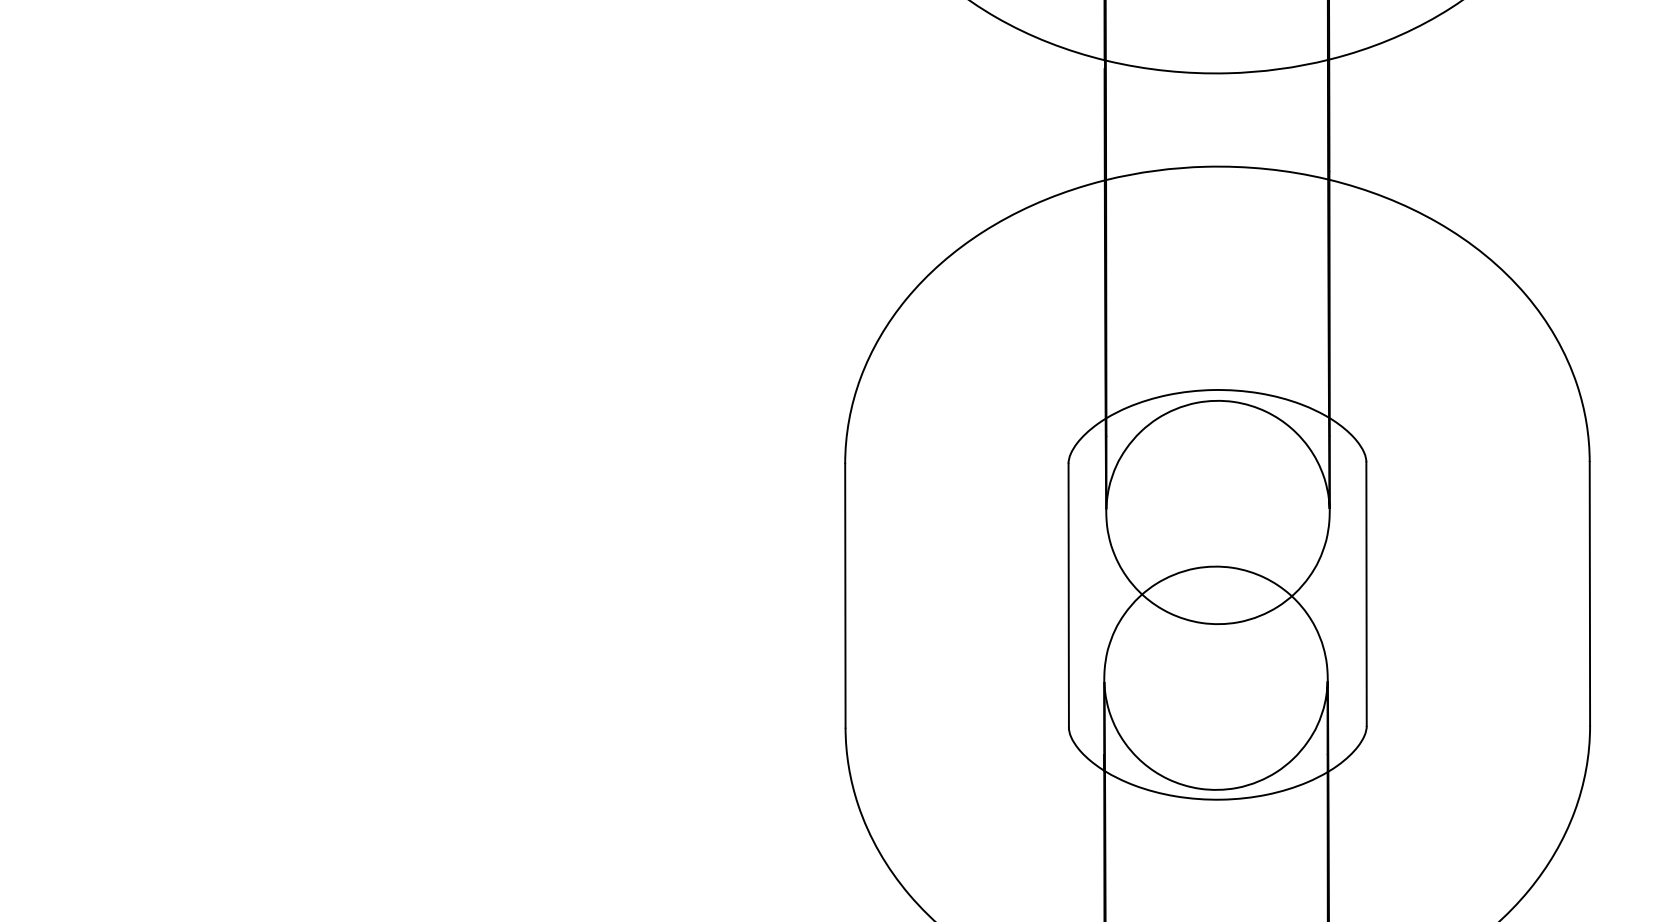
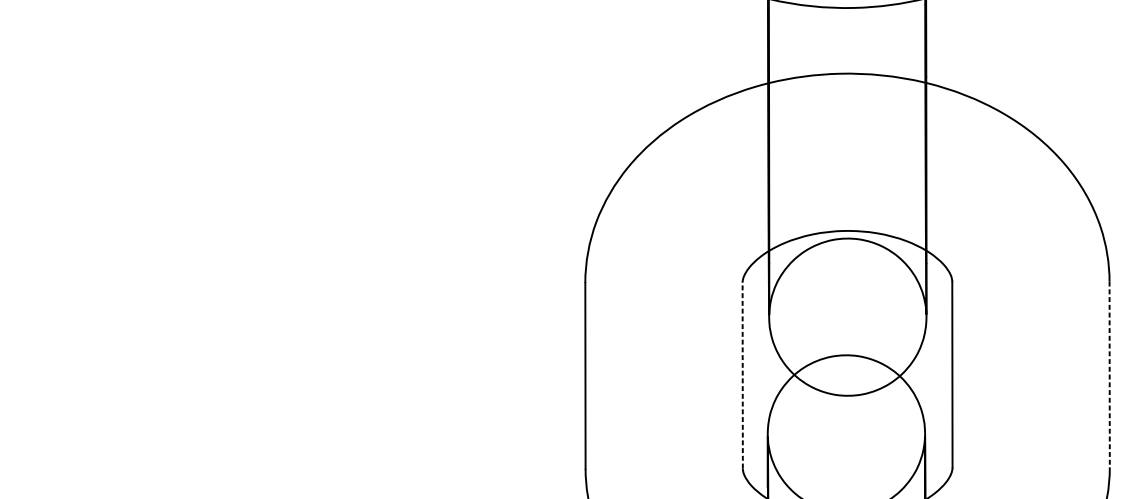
line: (1589, 593) -> (1109, 374), solid -> dashed
line: (1068, 595) -> (742, 375), solid -> dashed

